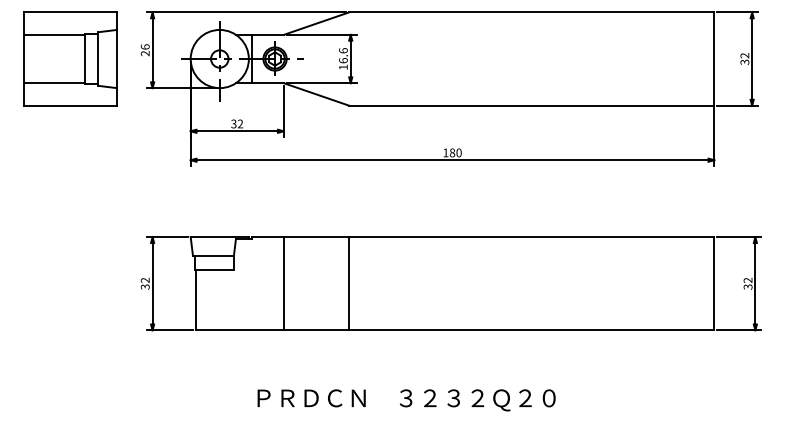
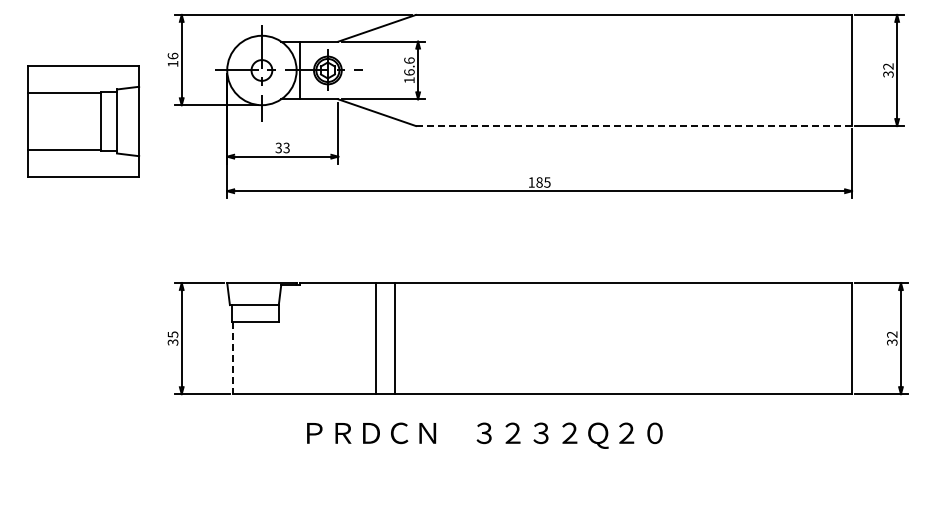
text: (144, 53) -> (172, 63), 26 -> 16
part: (70, 59) -> (83, 121), moved
line: (531, 105) -> (633, 126), solid -> dashed
text: (240, 124) -> (286, 148), 32 -> 33
text: (459, 152) -> (547, 182), 180 -> 185
text: (144, 280) -> (172, 334), 32 -> 35
line: (283, 283) -> (376, 338), moved
line: (348, 283) -> (394, 338), moved
line: (195, 300) -> (233, 358), solid -> dashed
text: (406, 400) -> (484, 435), moved

